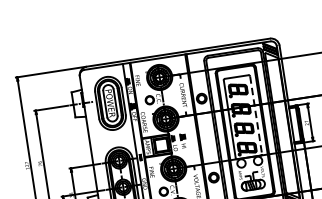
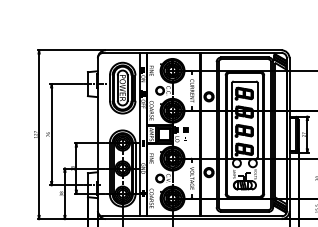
line: (256, 115) -> (257, 120), dashed -> solid

